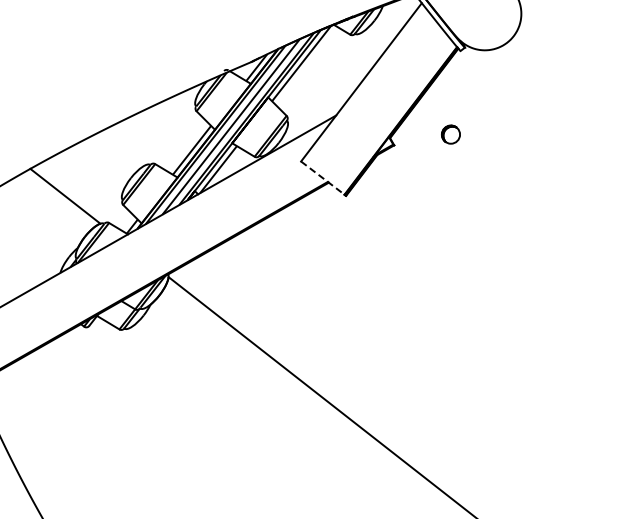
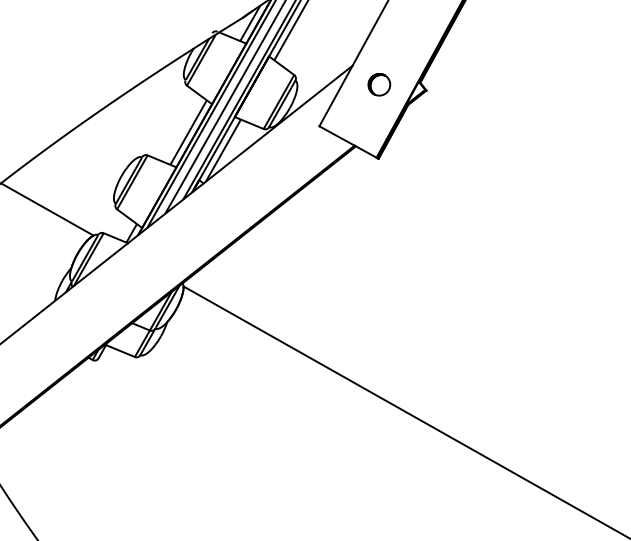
part: (450, 134) -> (378, 84), moved
line: (323, 178) -> (348, 142), dashed -> solid

